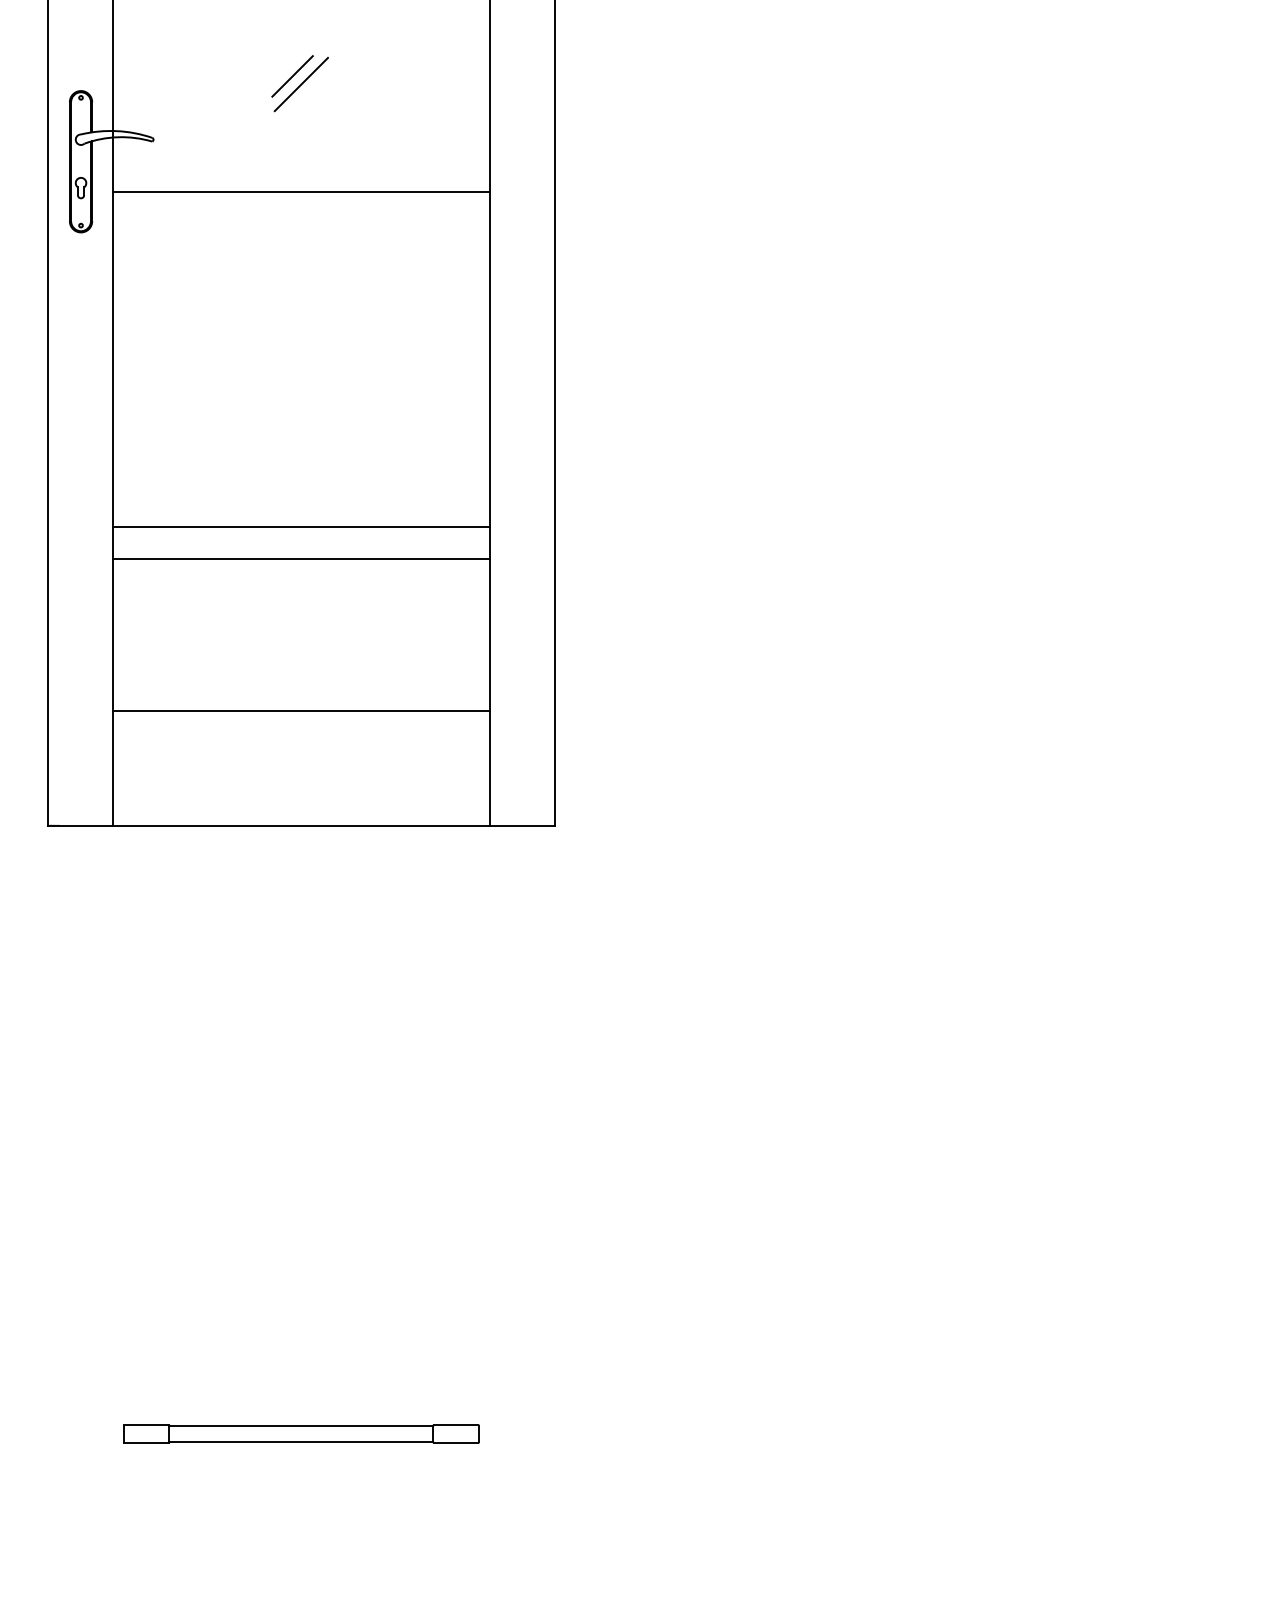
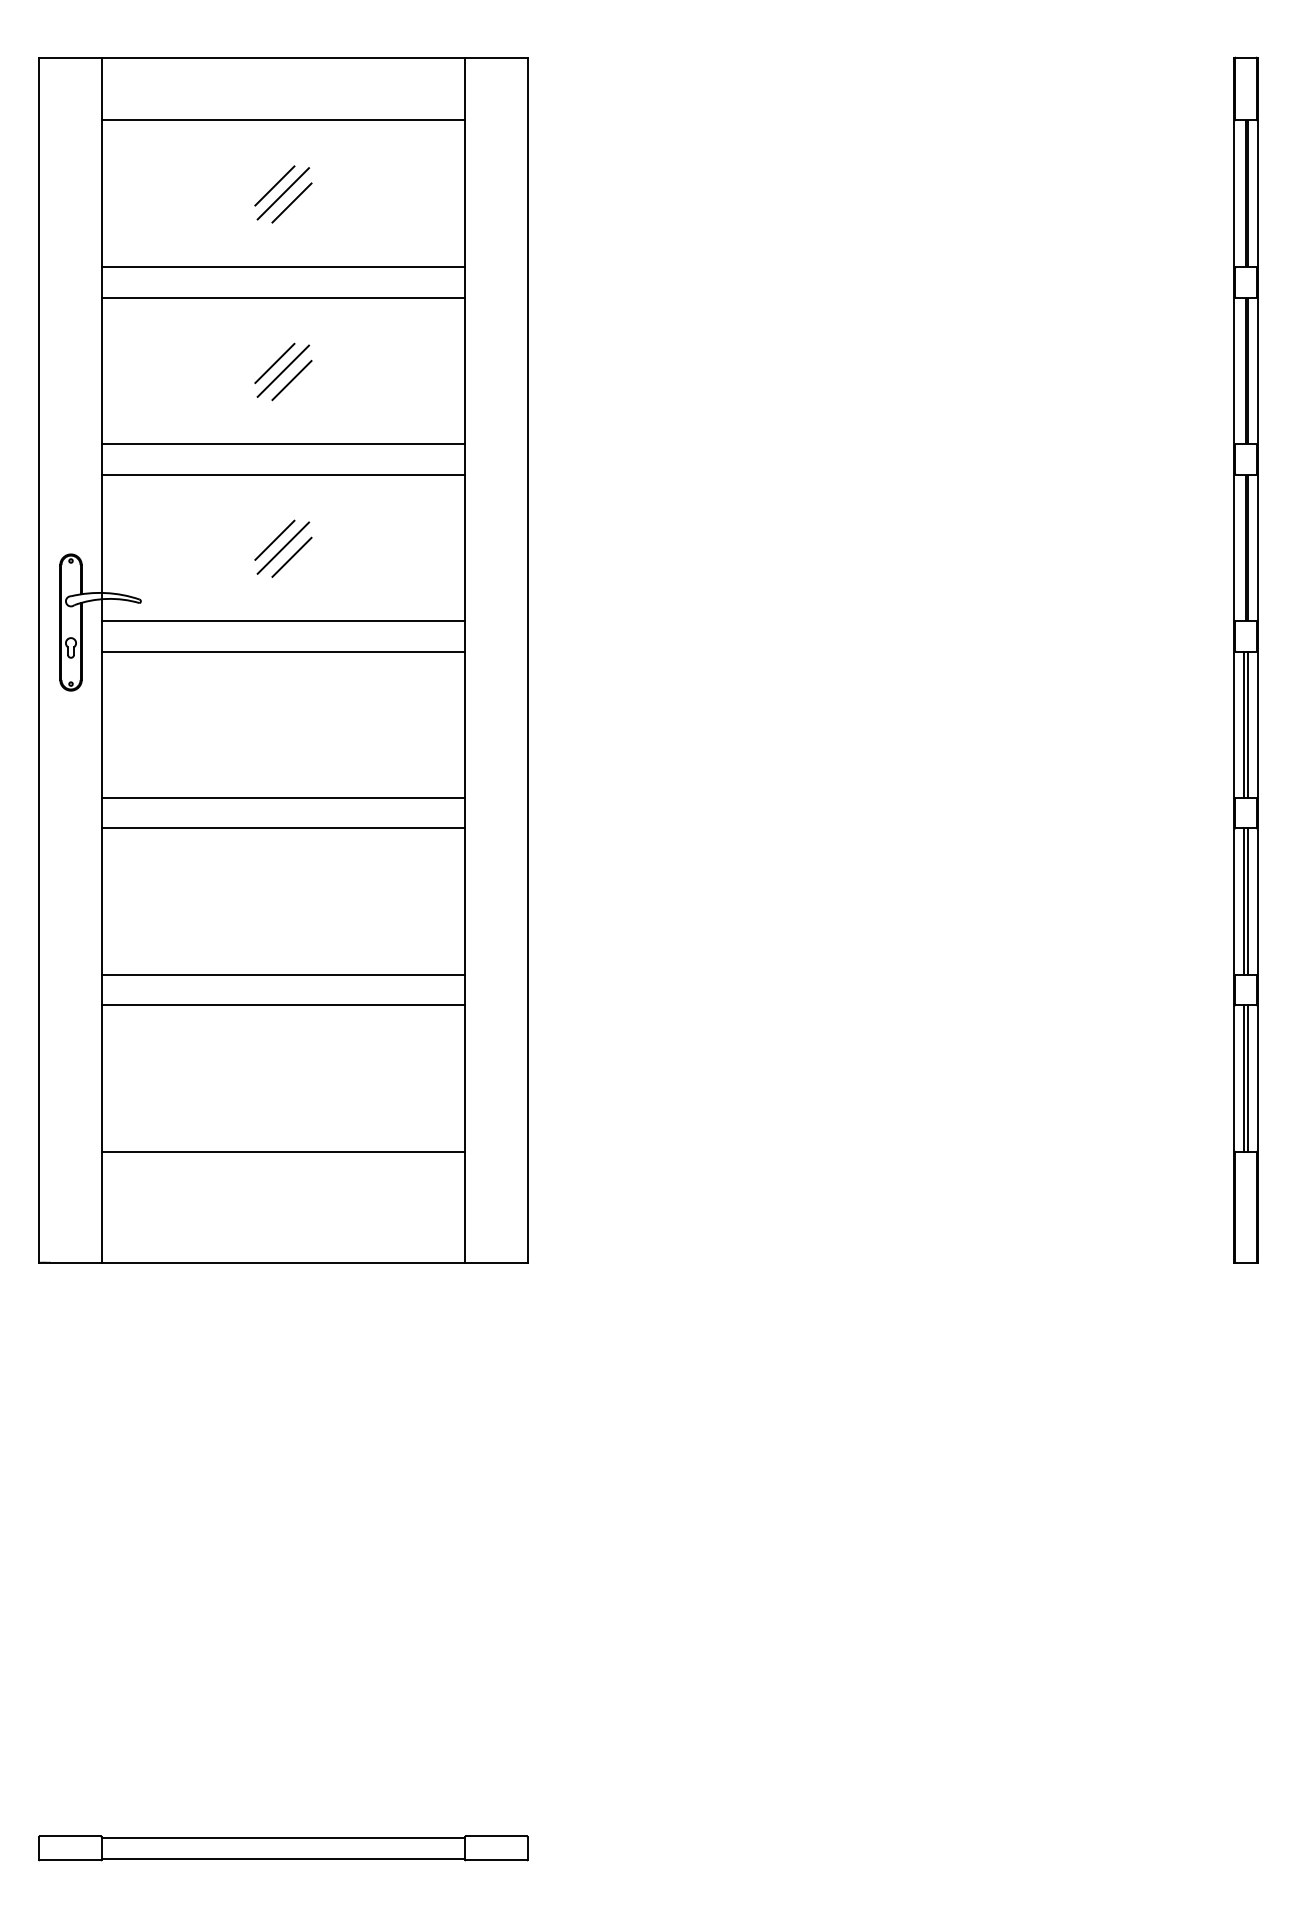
line: (301, 8) -> (283, 474), added
line: (309, 93) -> (291, 556), added
line: (301, 160) -> (283, 621), added
line: (301, 343) -> (283, 797), added
line: (301, 375) -> (283, 828), added
part: (301, 1434) -> (283, 1848), size x1.43

